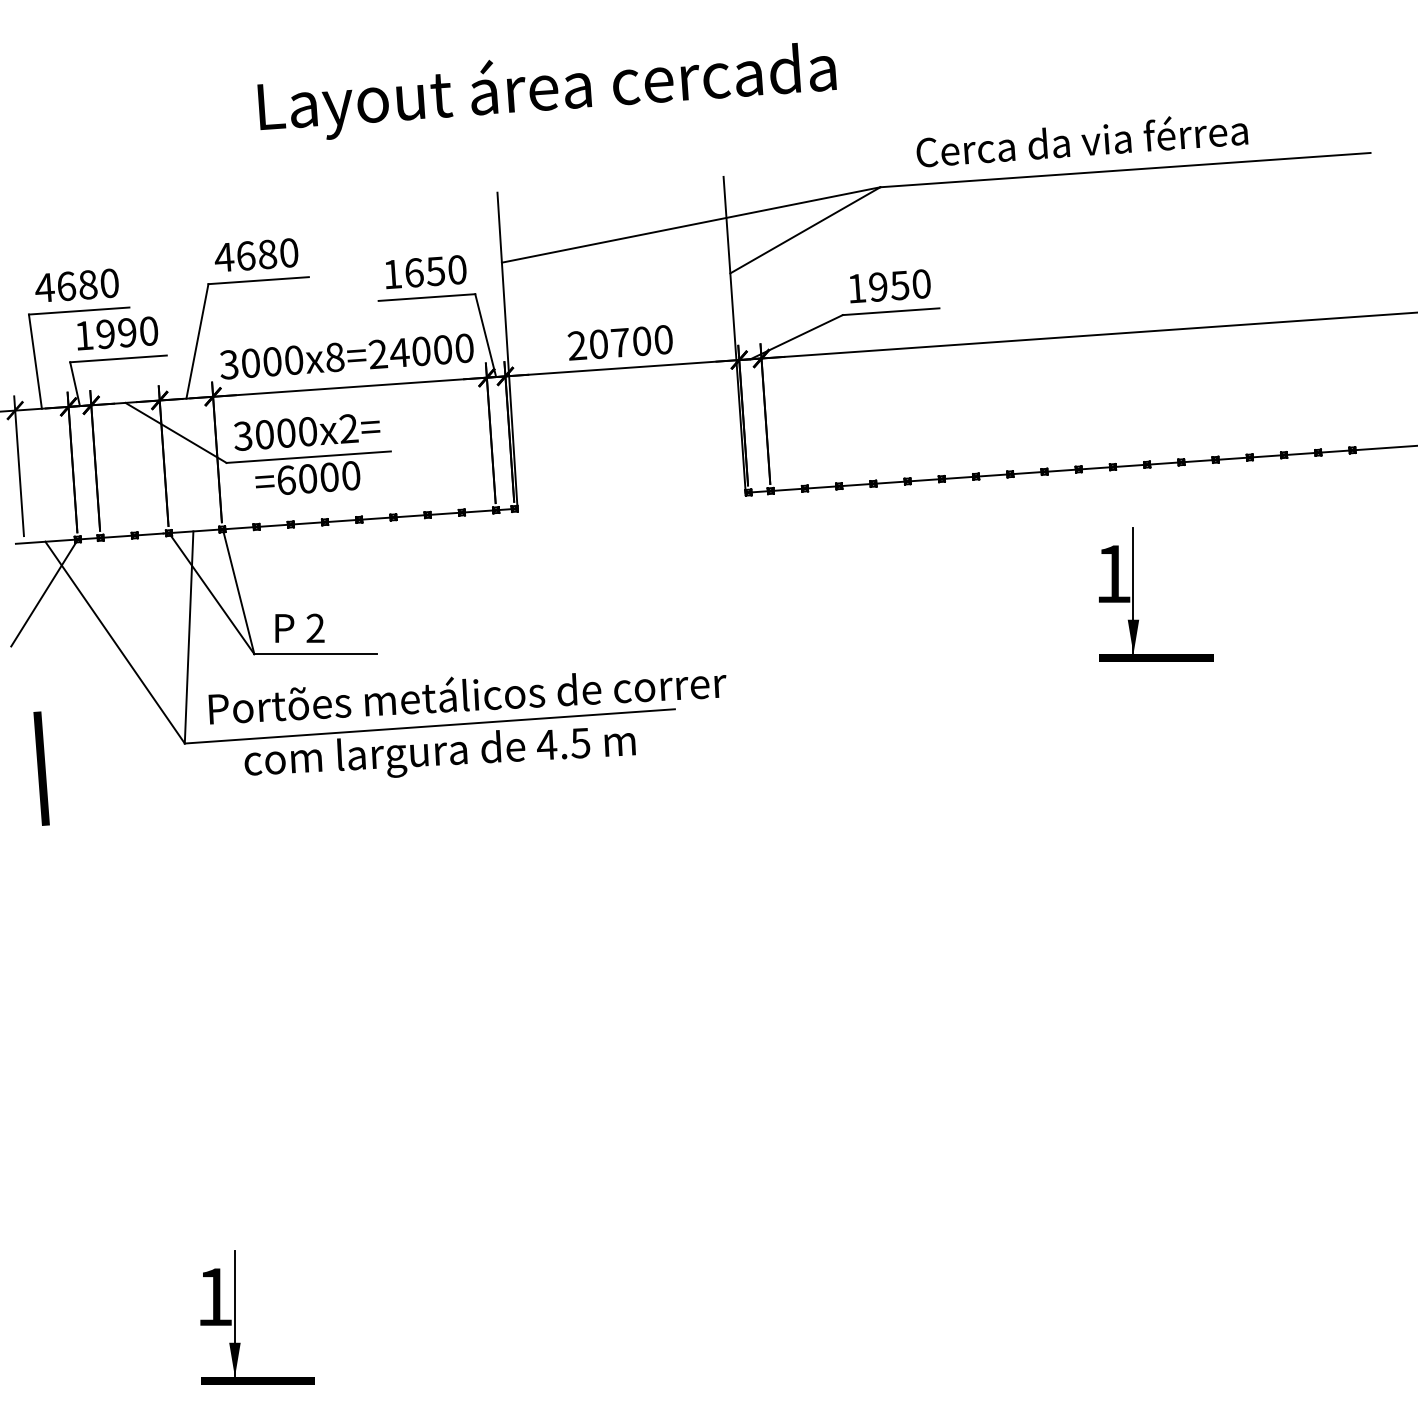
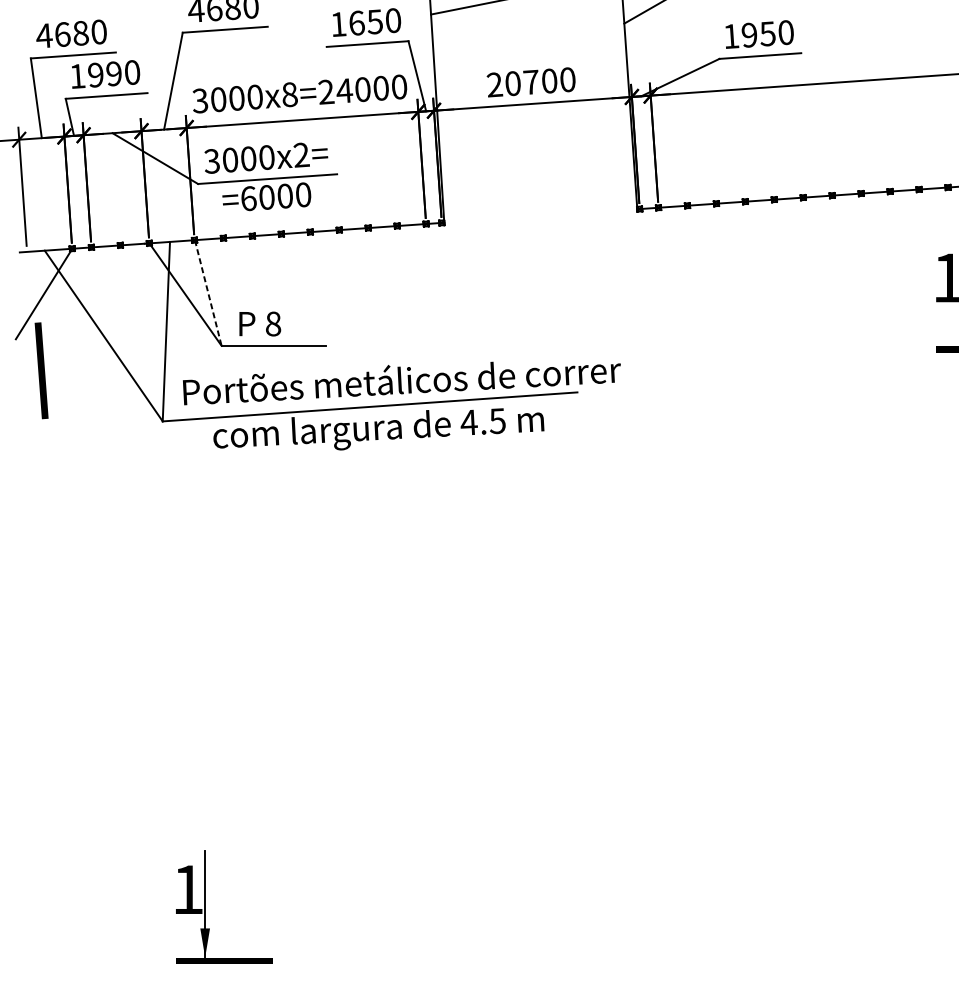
line: (238, 592) -> (208, 293), solid -> dashed
text: (315, 628) -> (273, 324), 2 -> 8
line: (41, 768) -> (41, 370), moved

